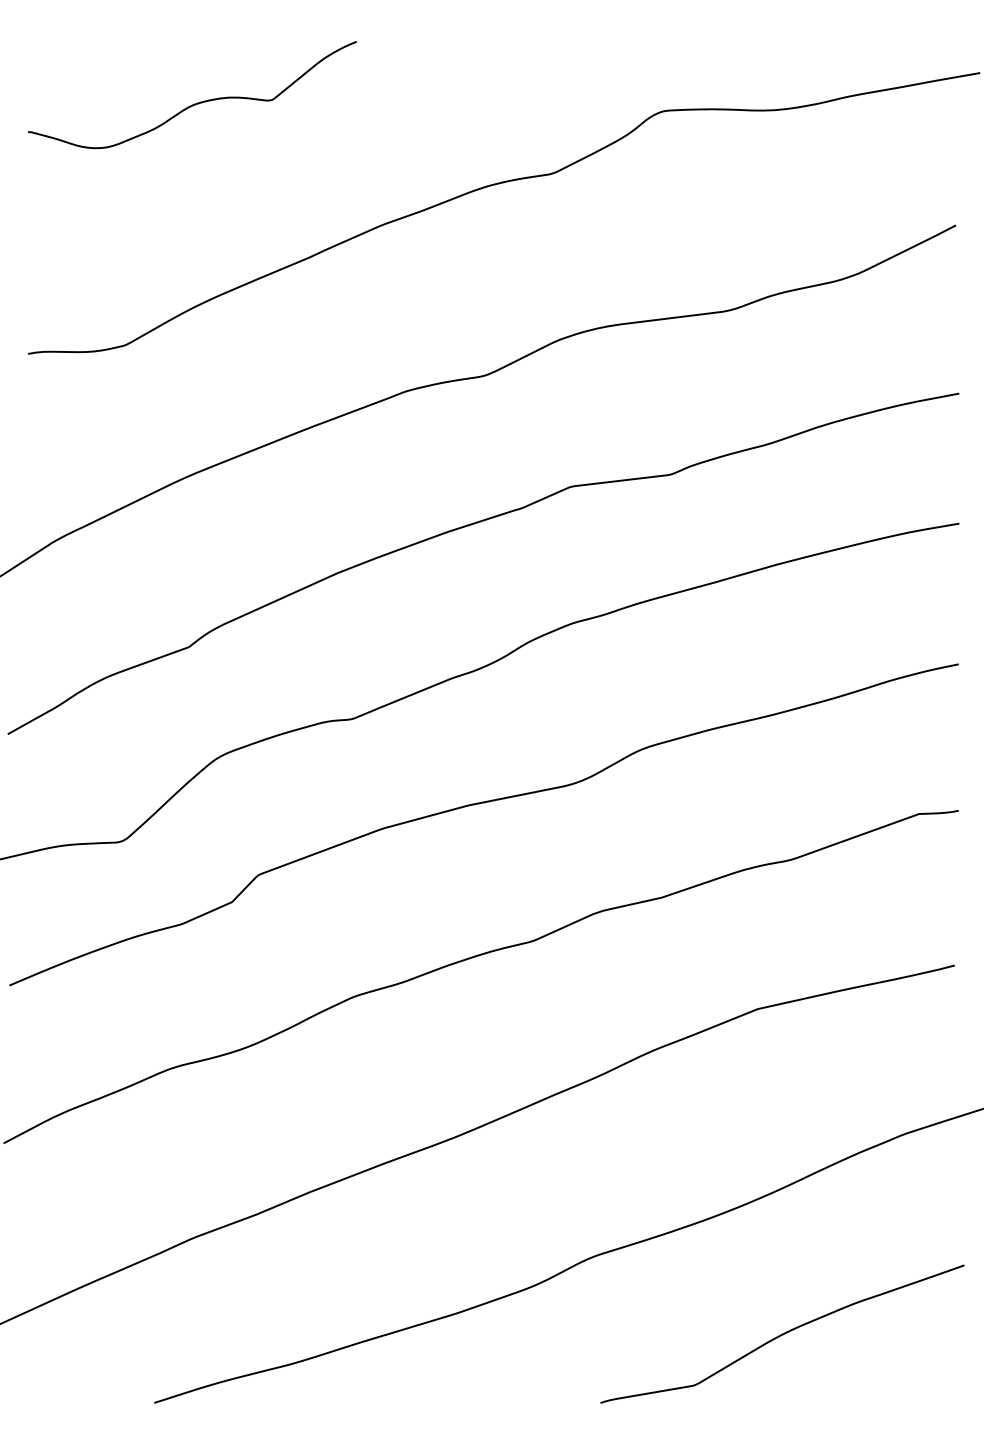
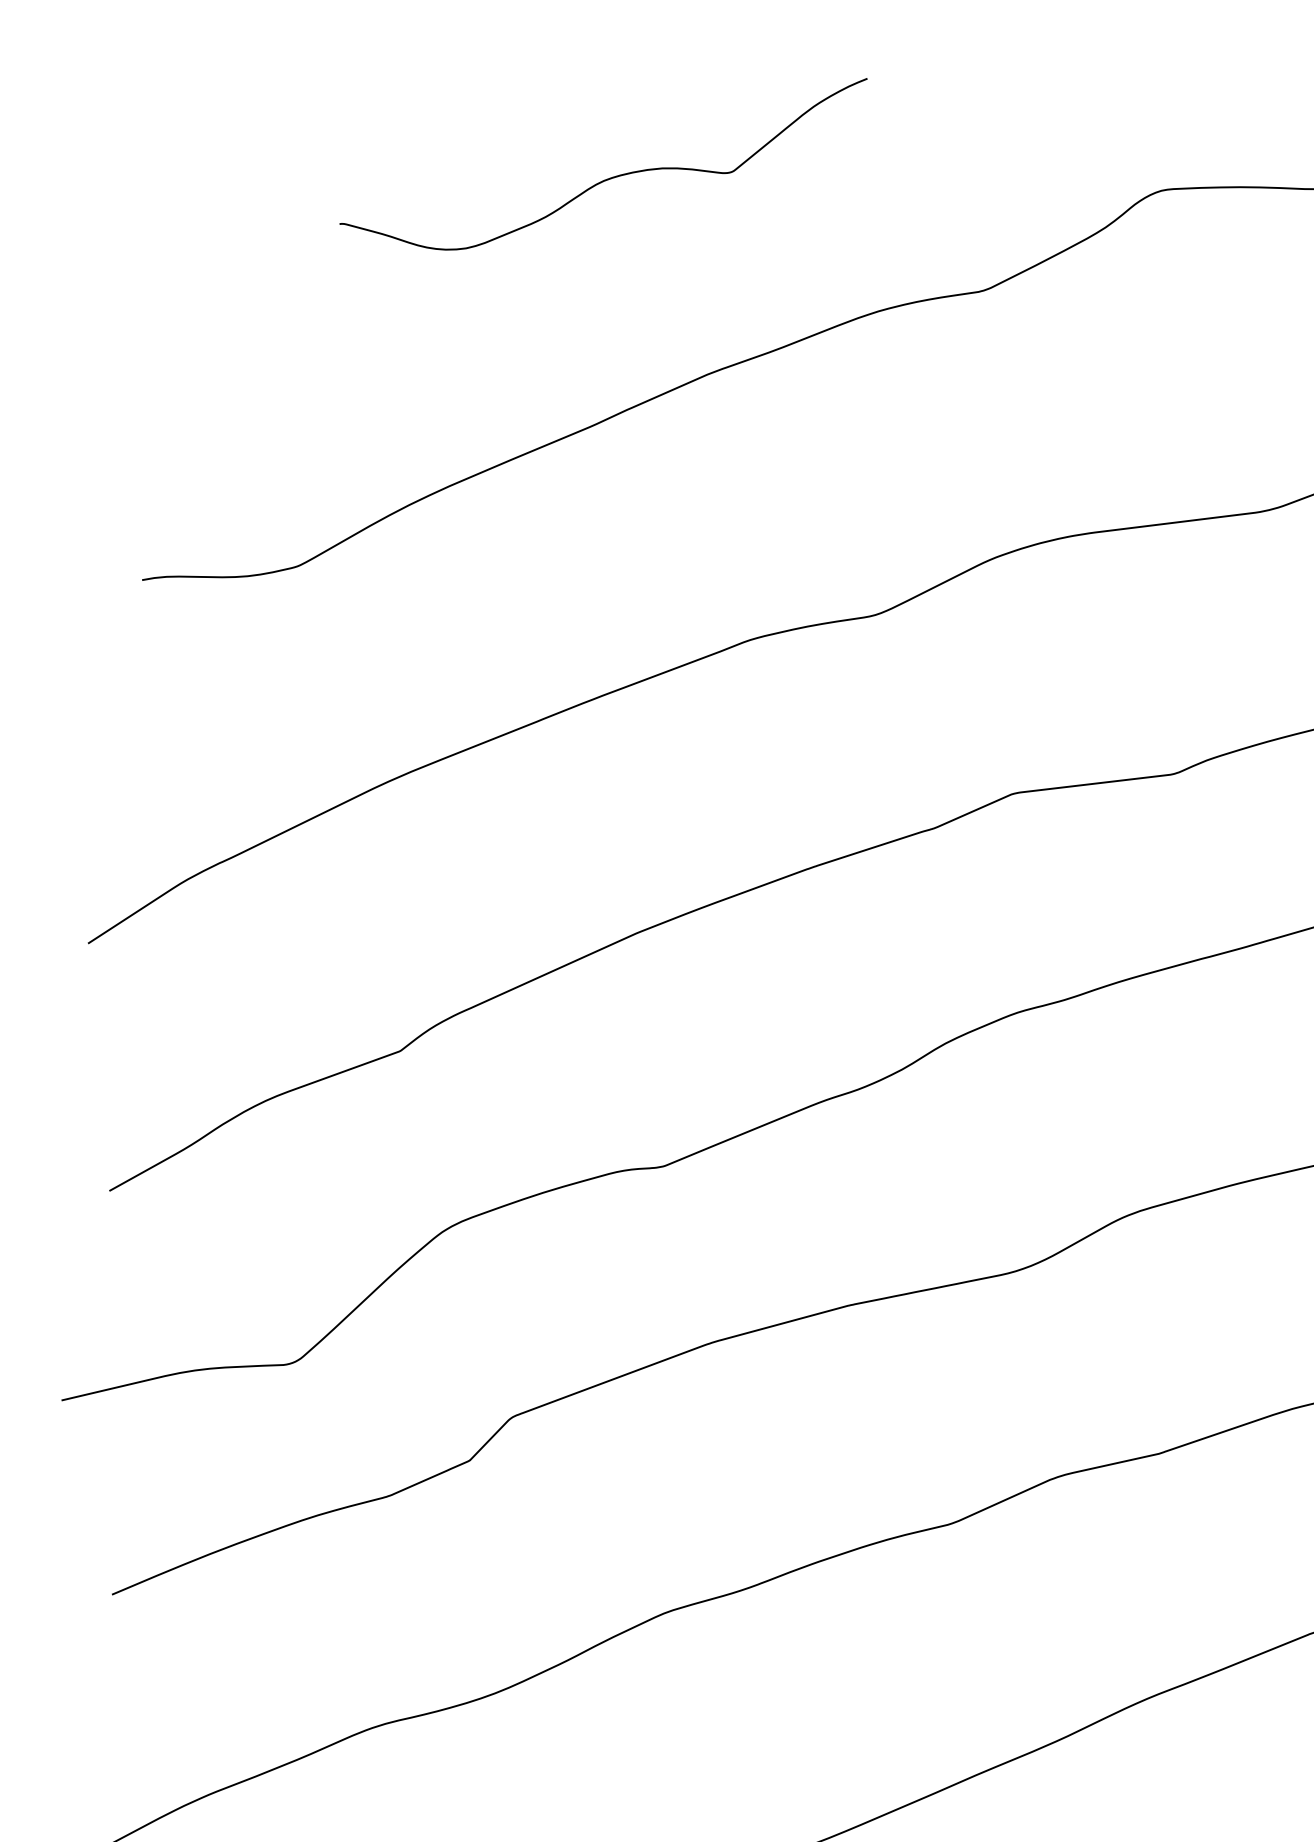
curve: (194, 103) -> (606, 177), moved

